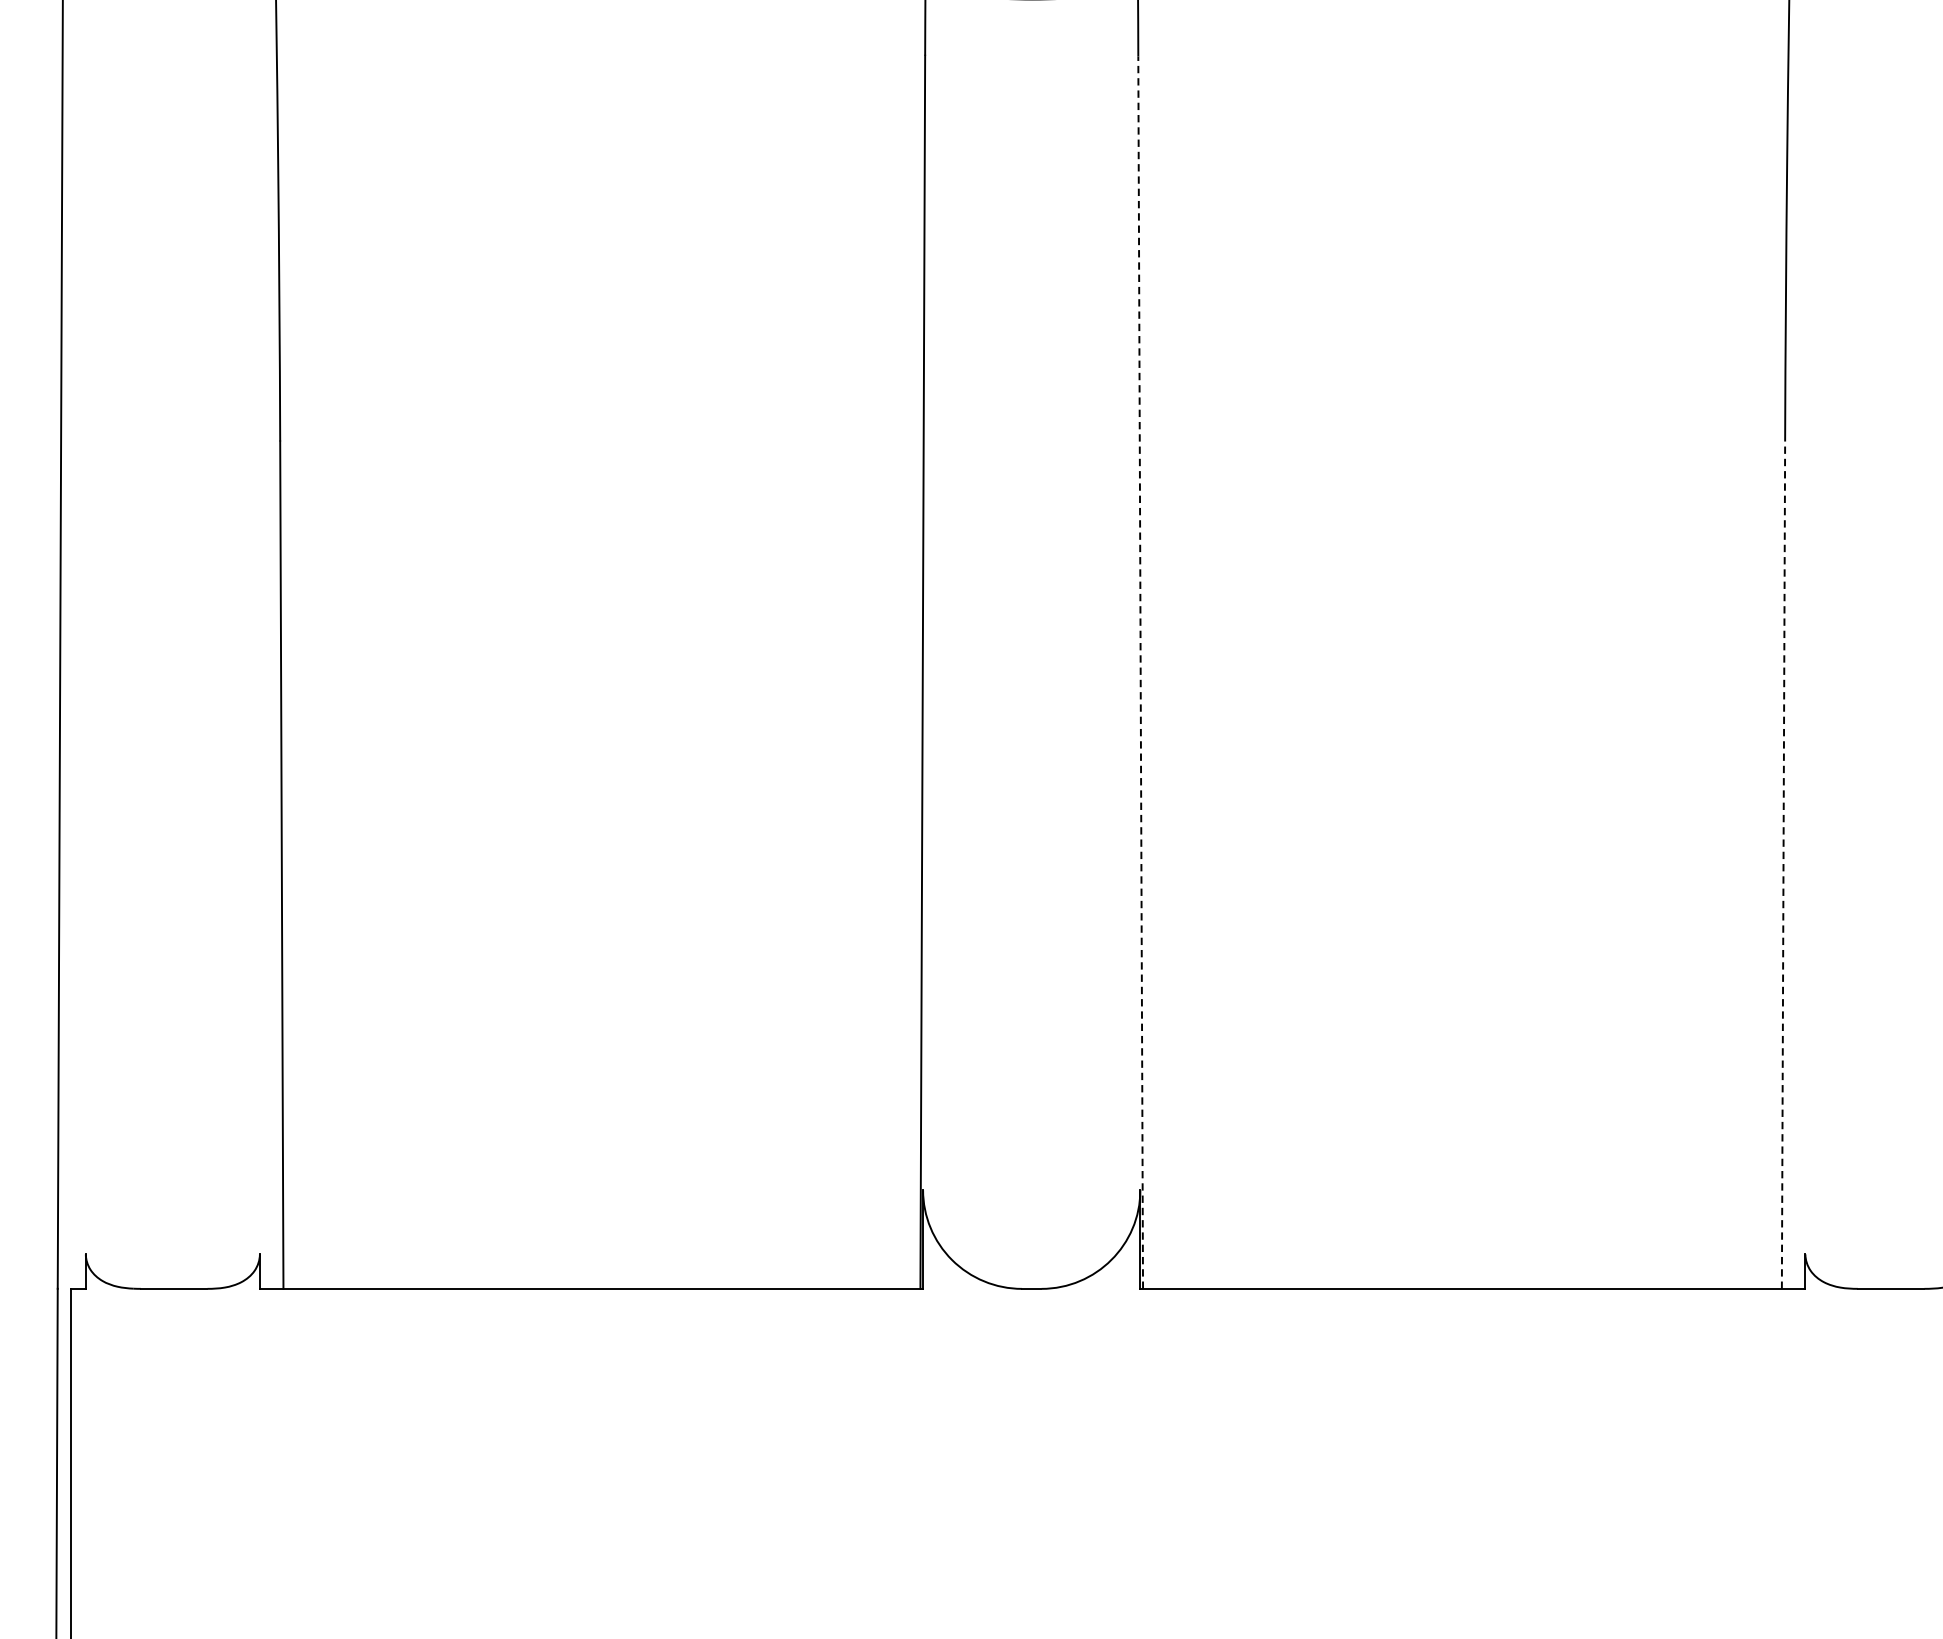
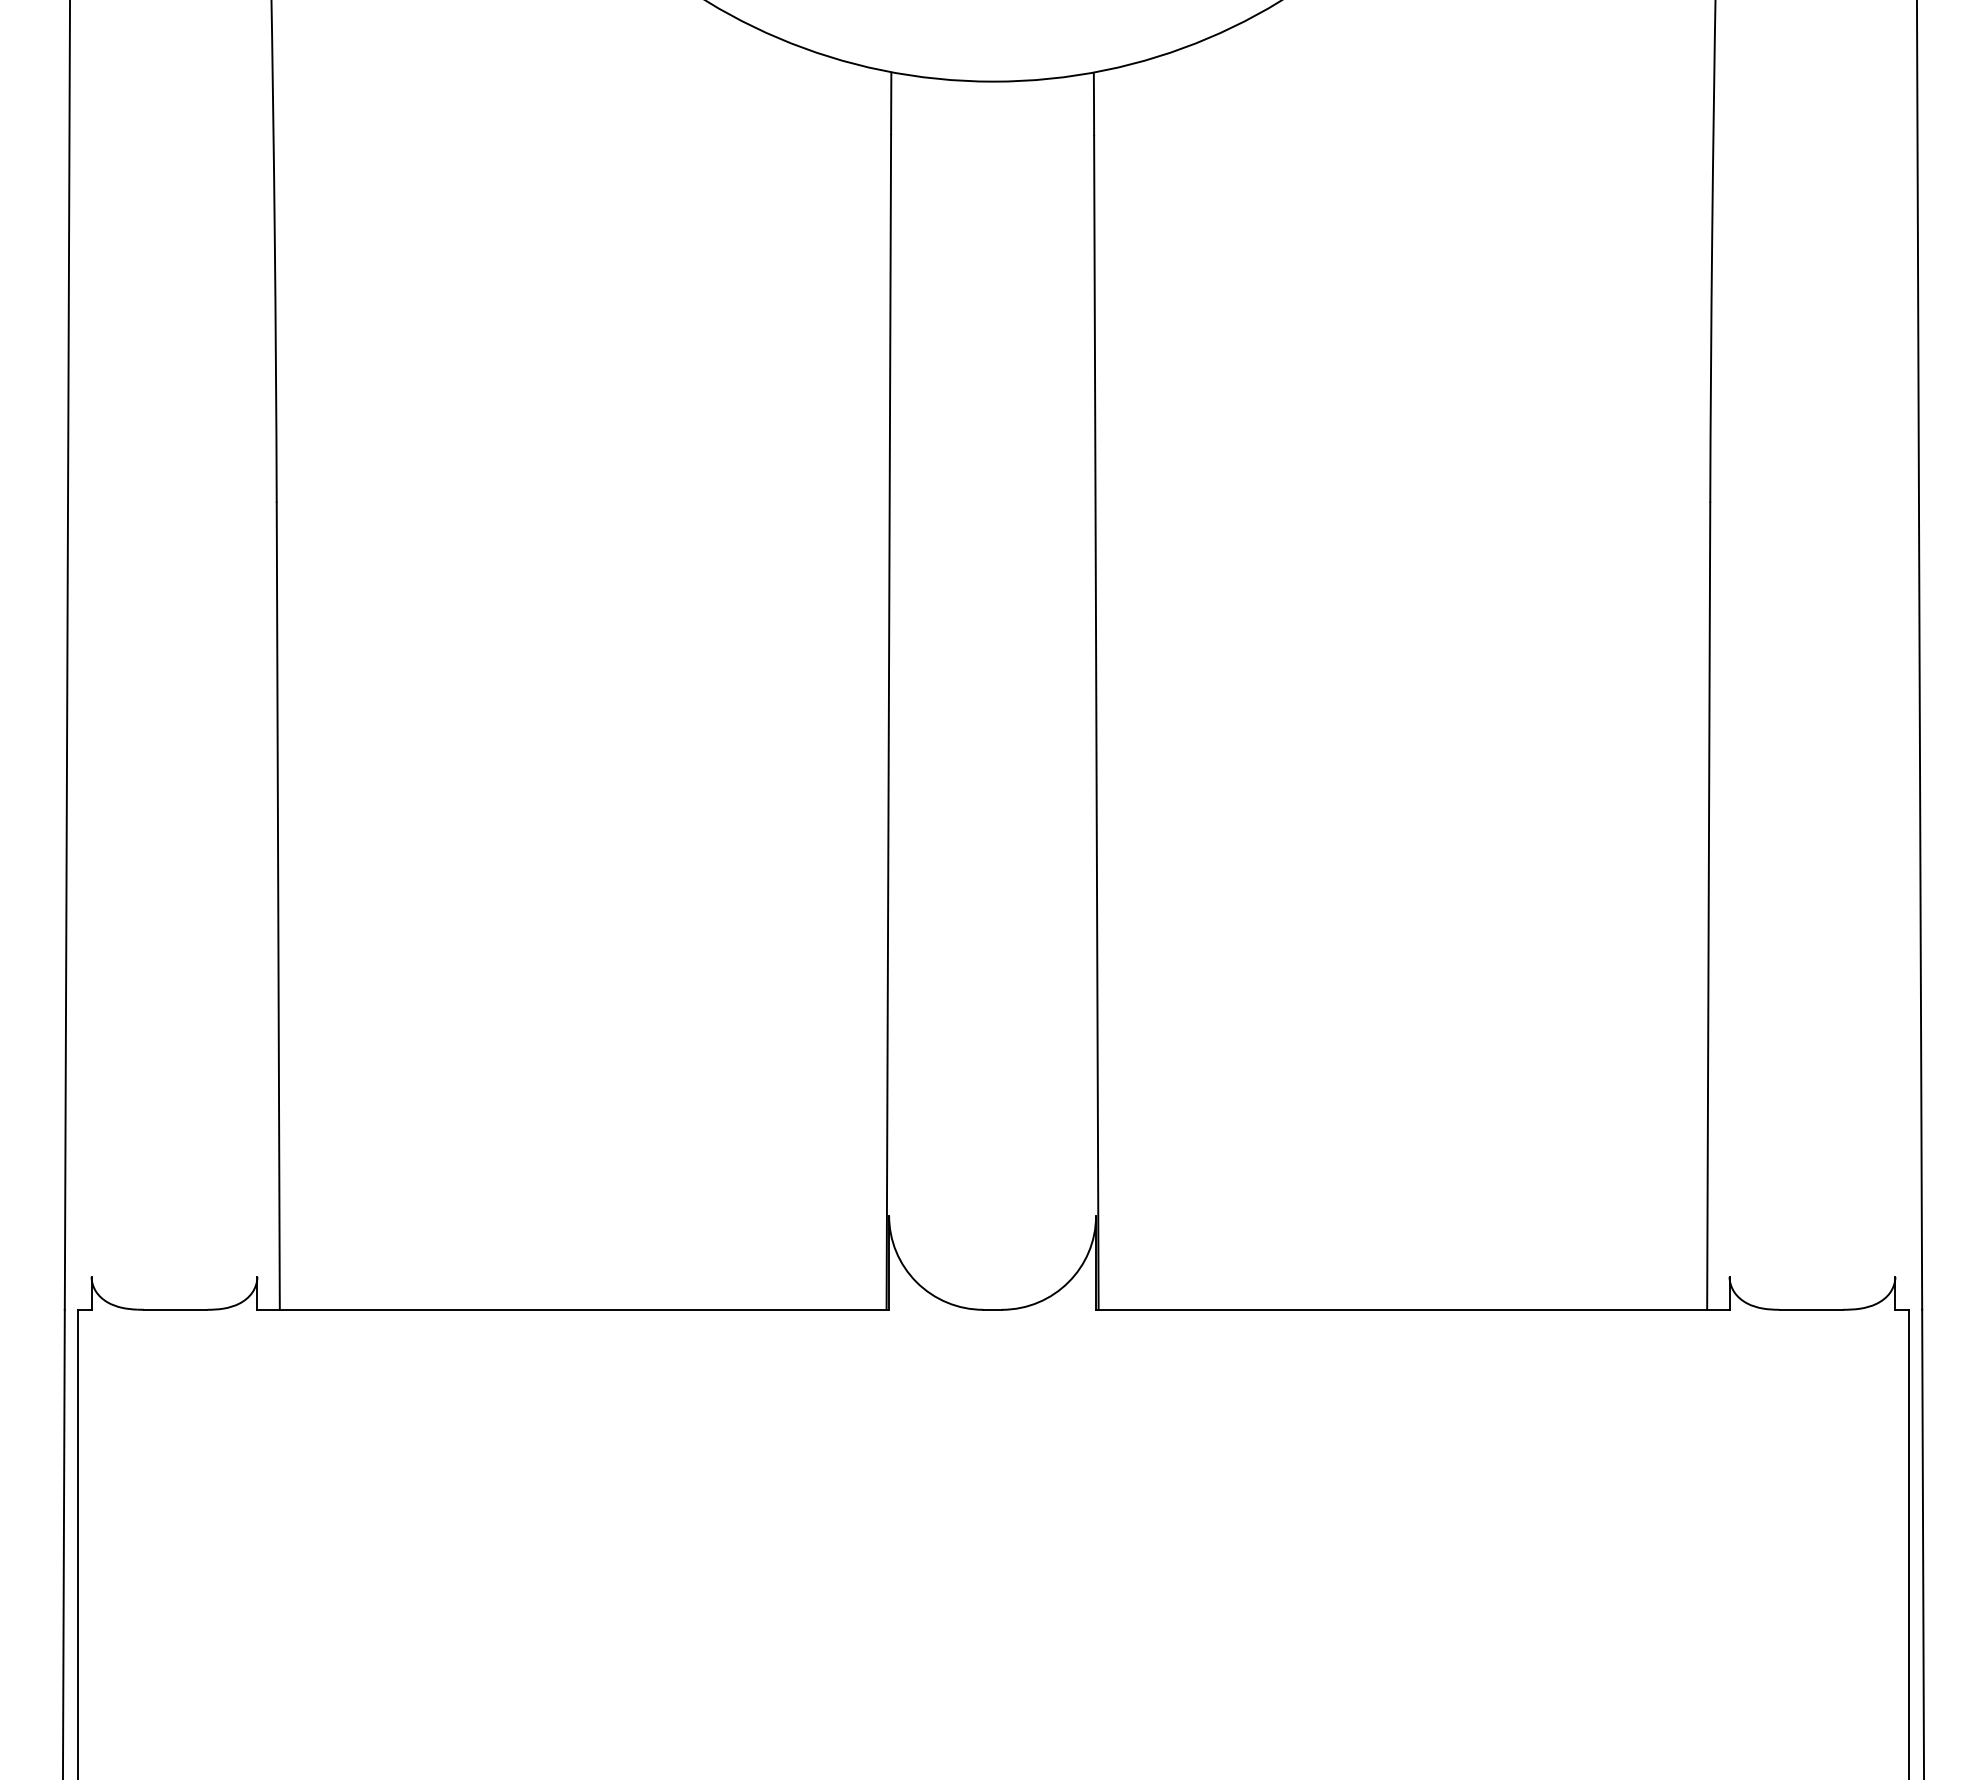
line: (1140, 672) -> (1096, 722), dashed -> solid
line: (1783, 865) -> (1708, 906), dashed -> solid

